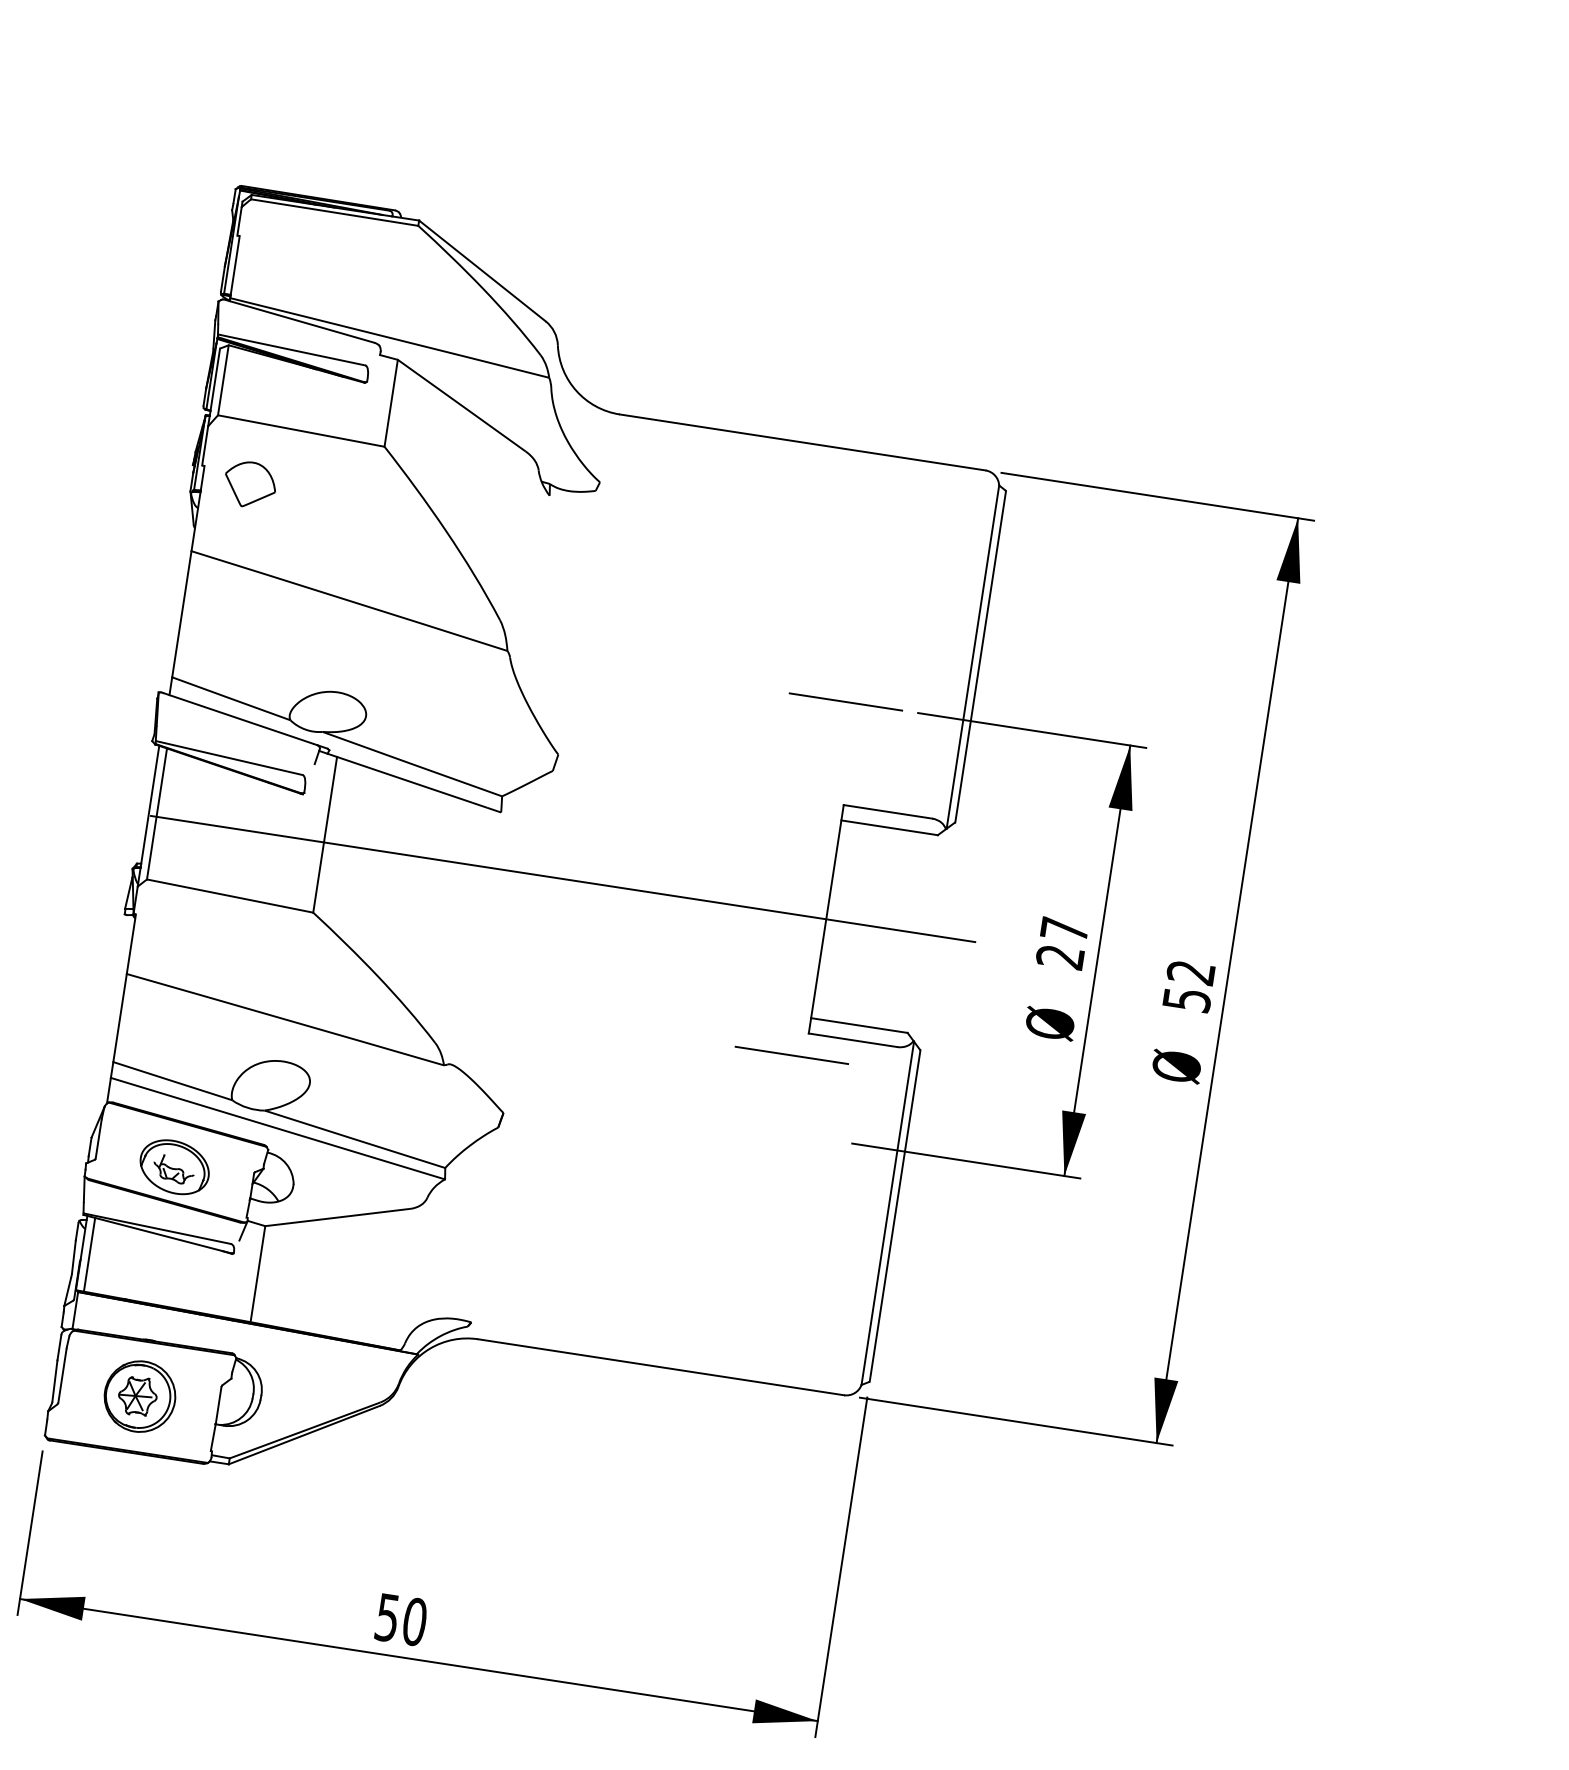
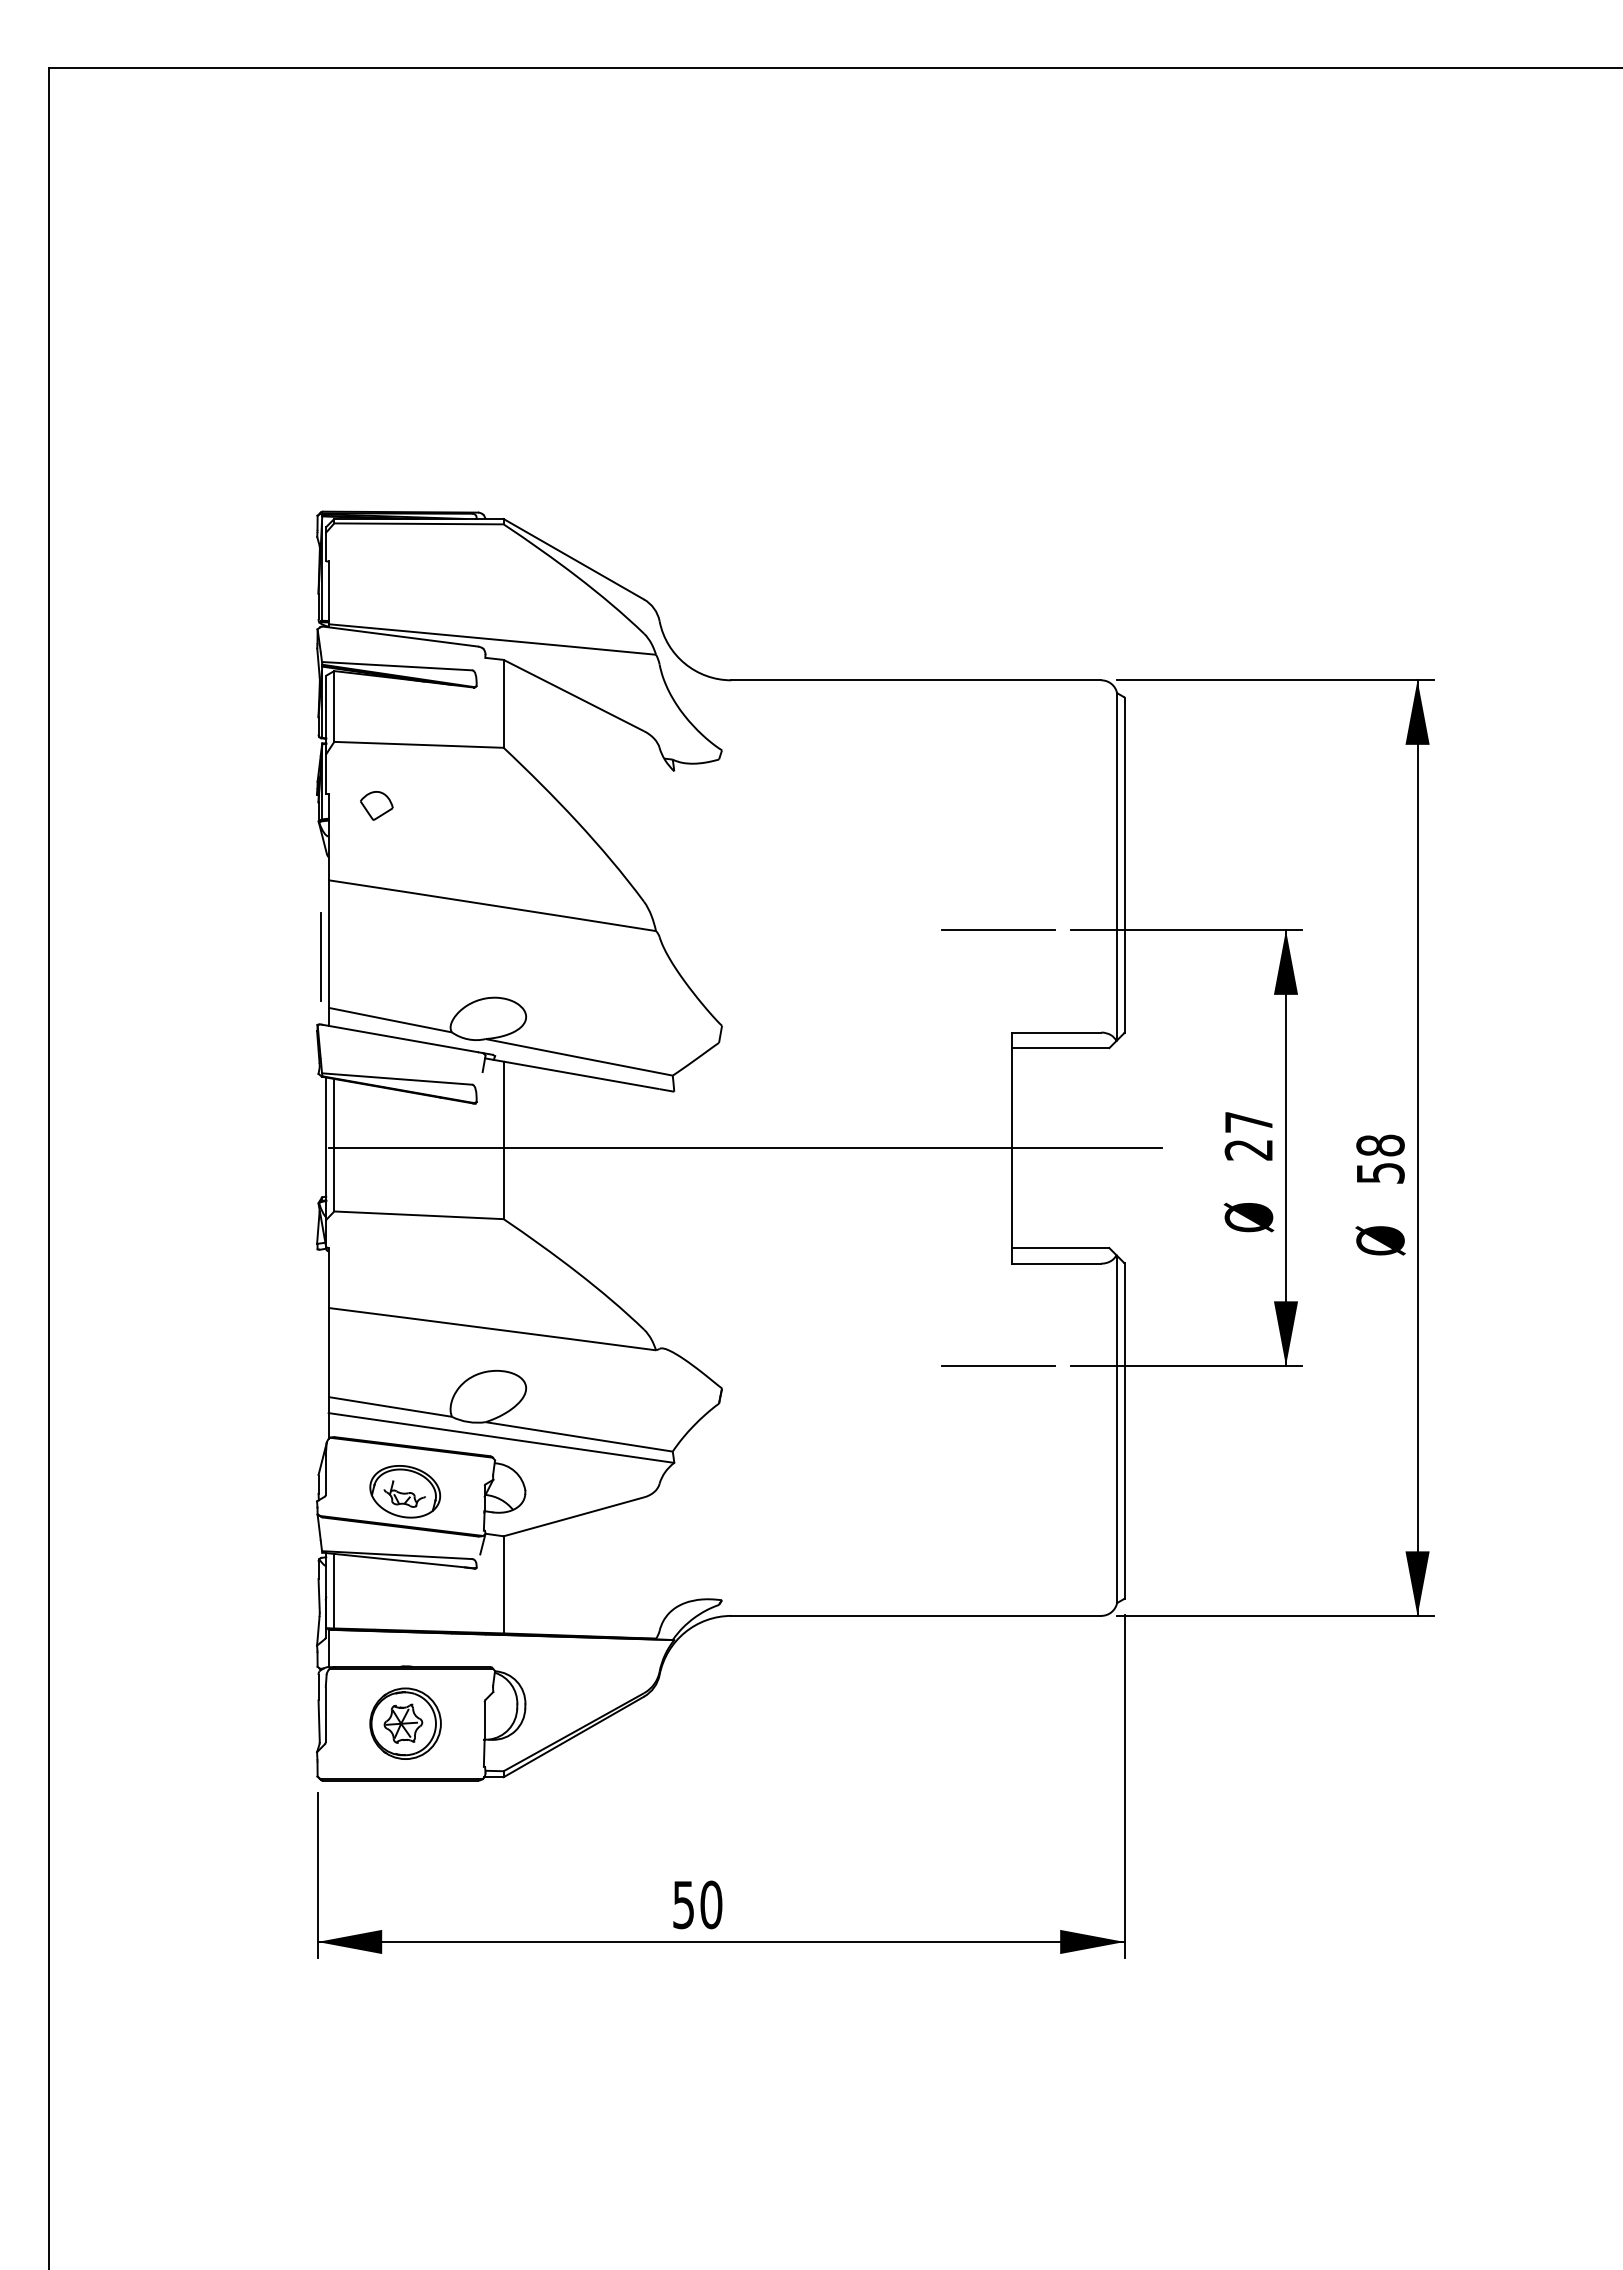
part: (250, 484) -> (376, 805), size x0.62
line: (172, 625) -> (321, 956), added
text: (1191, 972) -> (1380, 1145), 52 -> 58
line: (792, 1055) -> (998, 1365), moved

